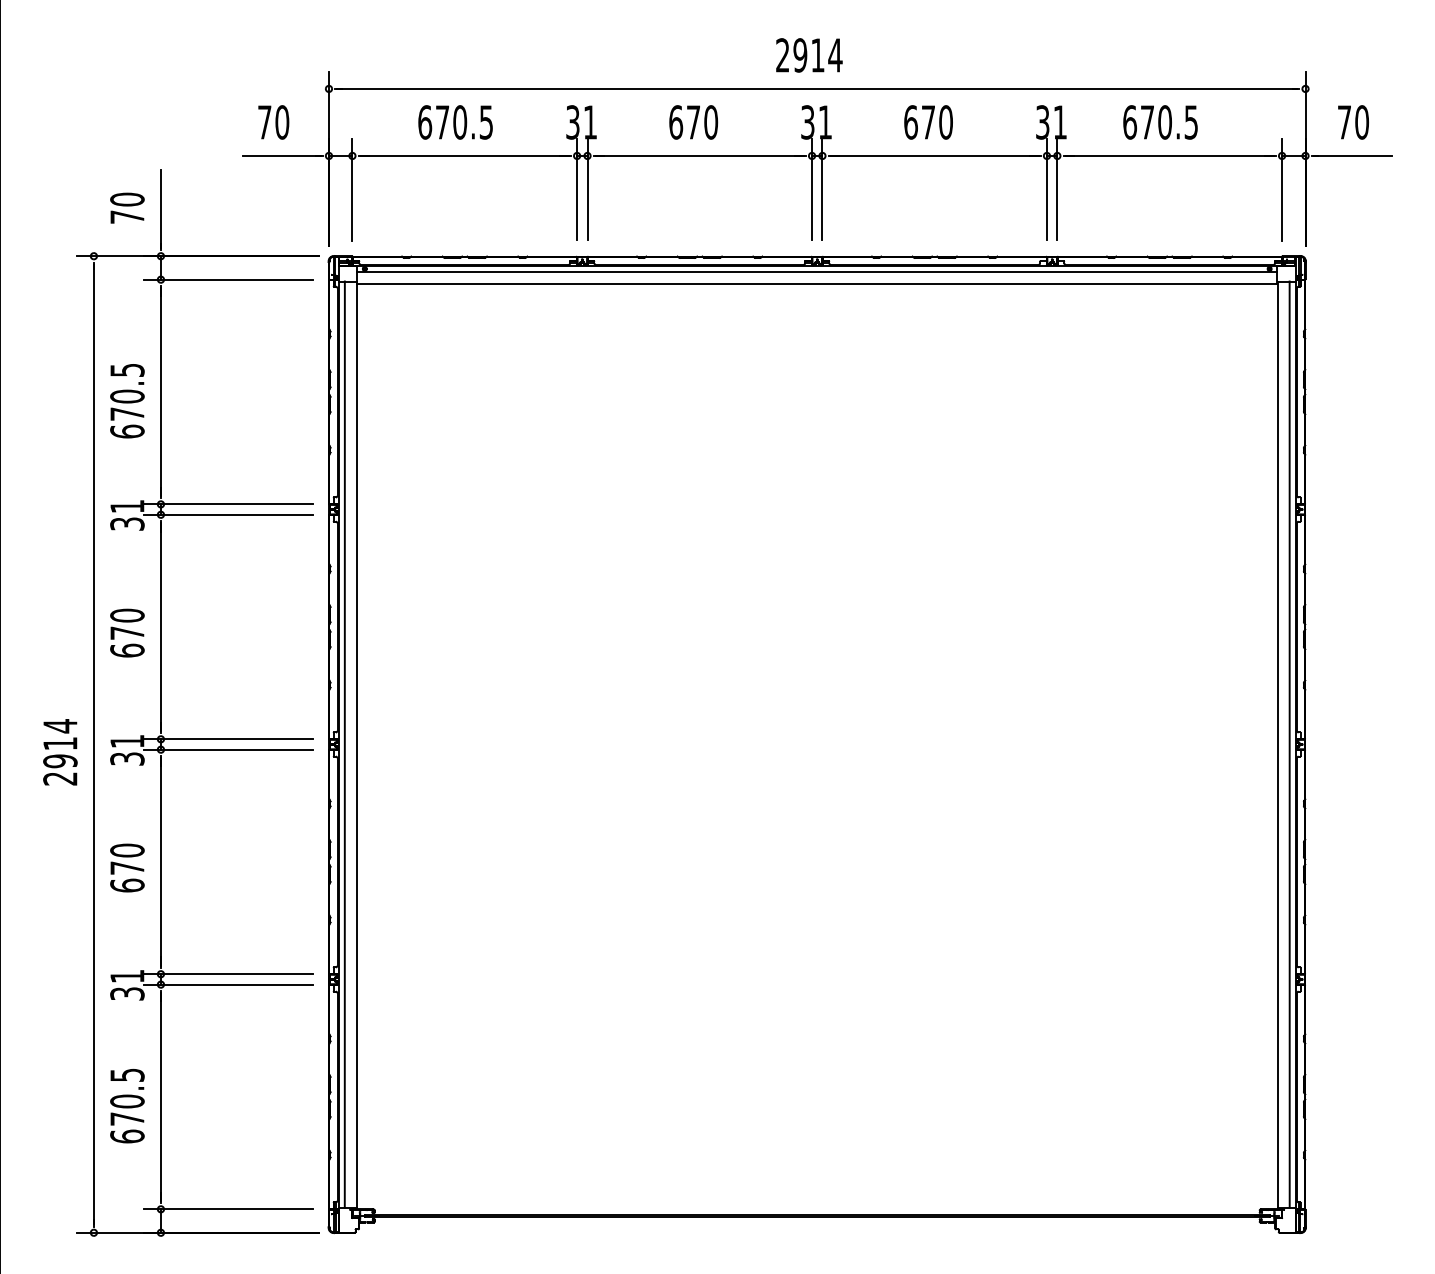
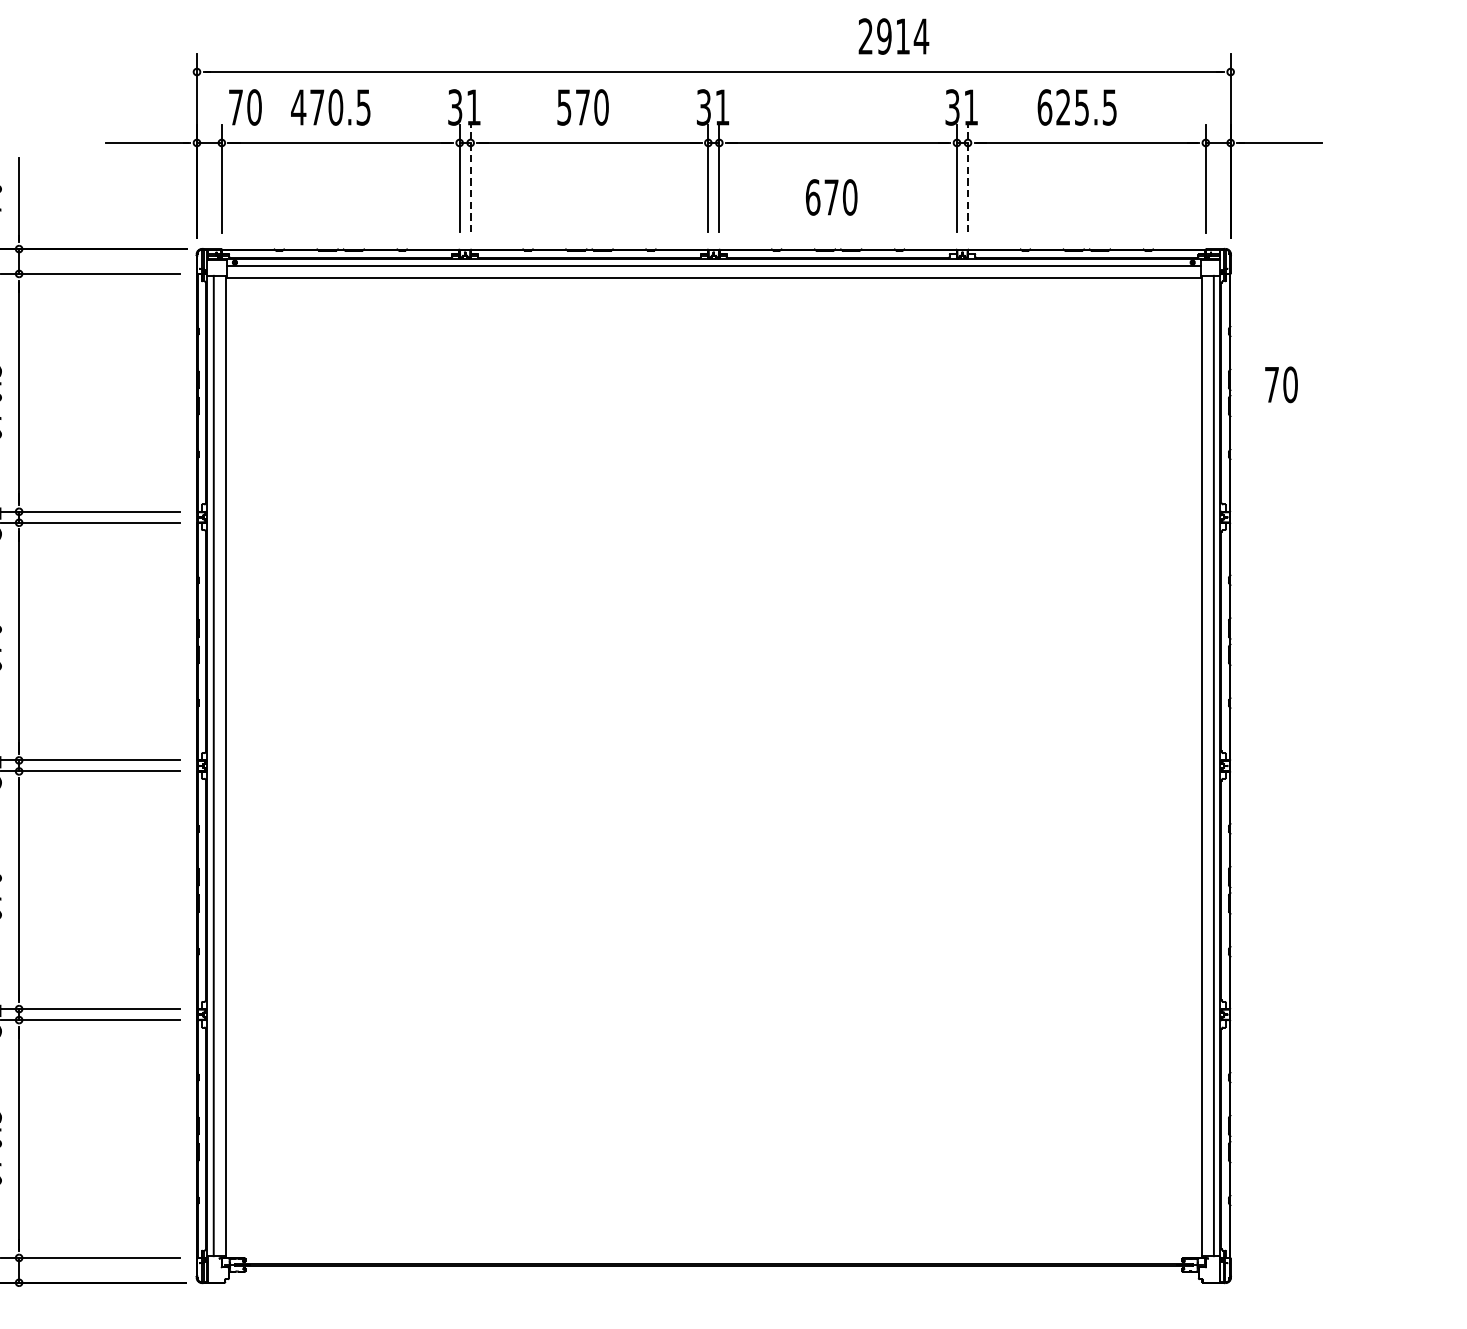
text: (809, 55) -> (894, 36), moved
text: (273, 122) -> (245, 107), moved
text: (424, 122) -> (298, 107), 670.5 -> 470.5
text: (676, 122) -> (564, 107), 670 -> 570
text: (928, 122) -> (831, 197), moved
text: (1155, 122) -> (1071, 107), 670.5 -> 625.5
text: (1353, 122) -> (1281, 384), moved
line: (587, 189) -> (470, 178), solid -> dashed
line: (1057, 189) -> (968, 178), solid -> dashed

